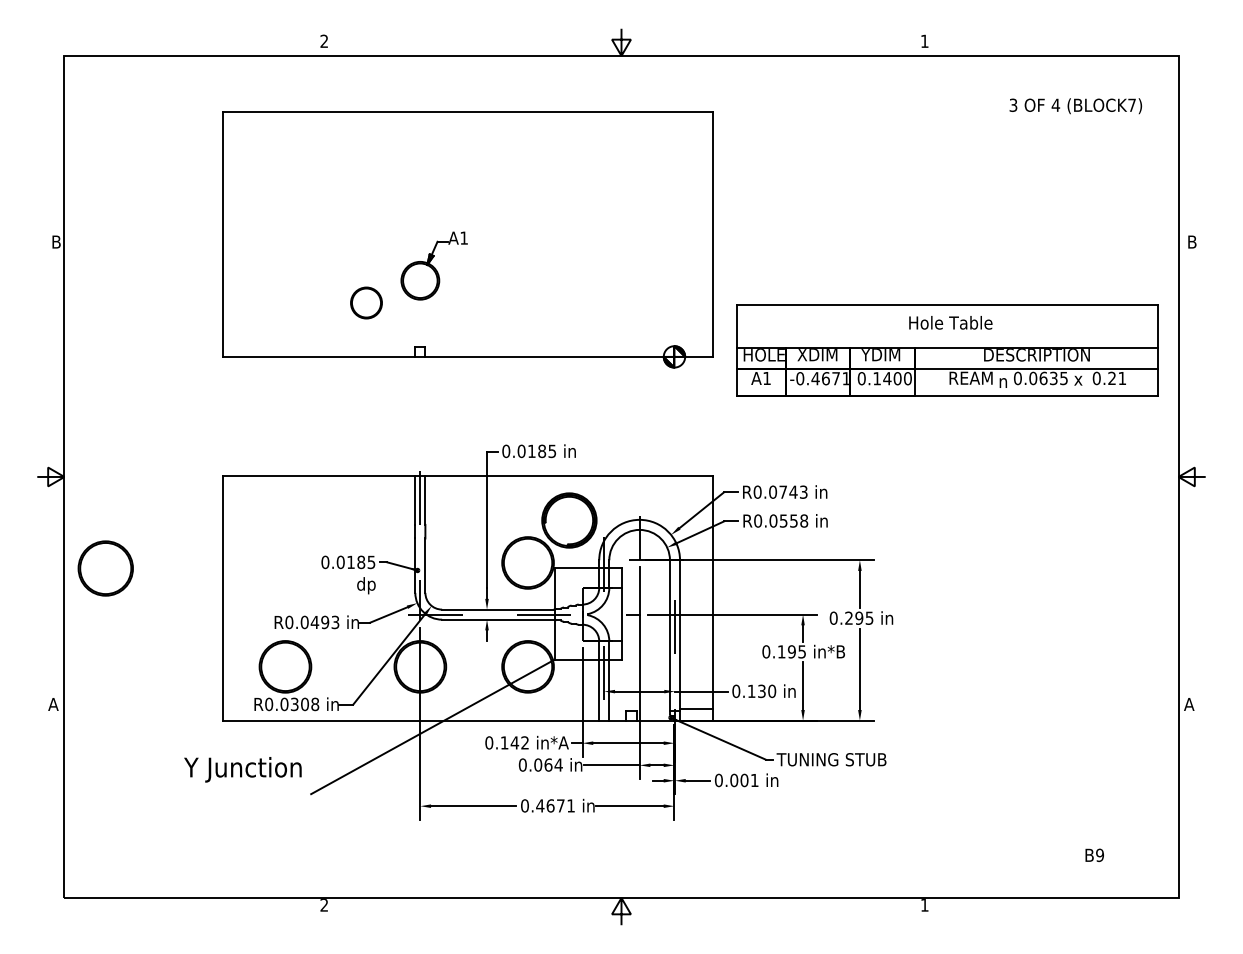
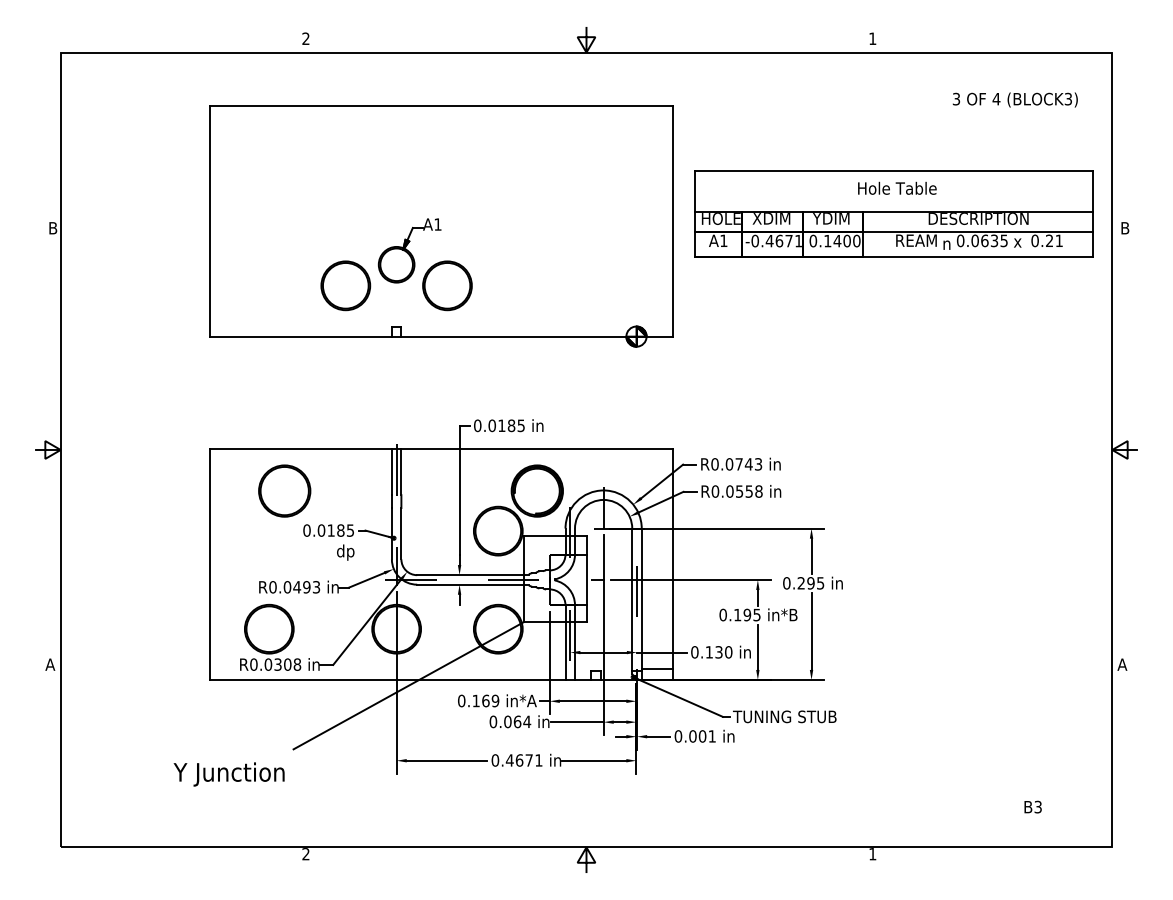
text: (1131, 104) -> (1067, 98), (BLOCK7) -> (BLOCK3)
part: (366, 302) -> (345, 285), size x1.67
part: (473, 302) -> (446, 285), added
part: (947, 350) -> (894, 214), moved
part: (105, 568) -> (284, 491), moved
text: (519, 742) -> (490, 700), 0.142 -> 0.169
text: (242, 769) -> (228, 774), moved
text: (1099, 854) -> (1037, 806), B9 -> B3

